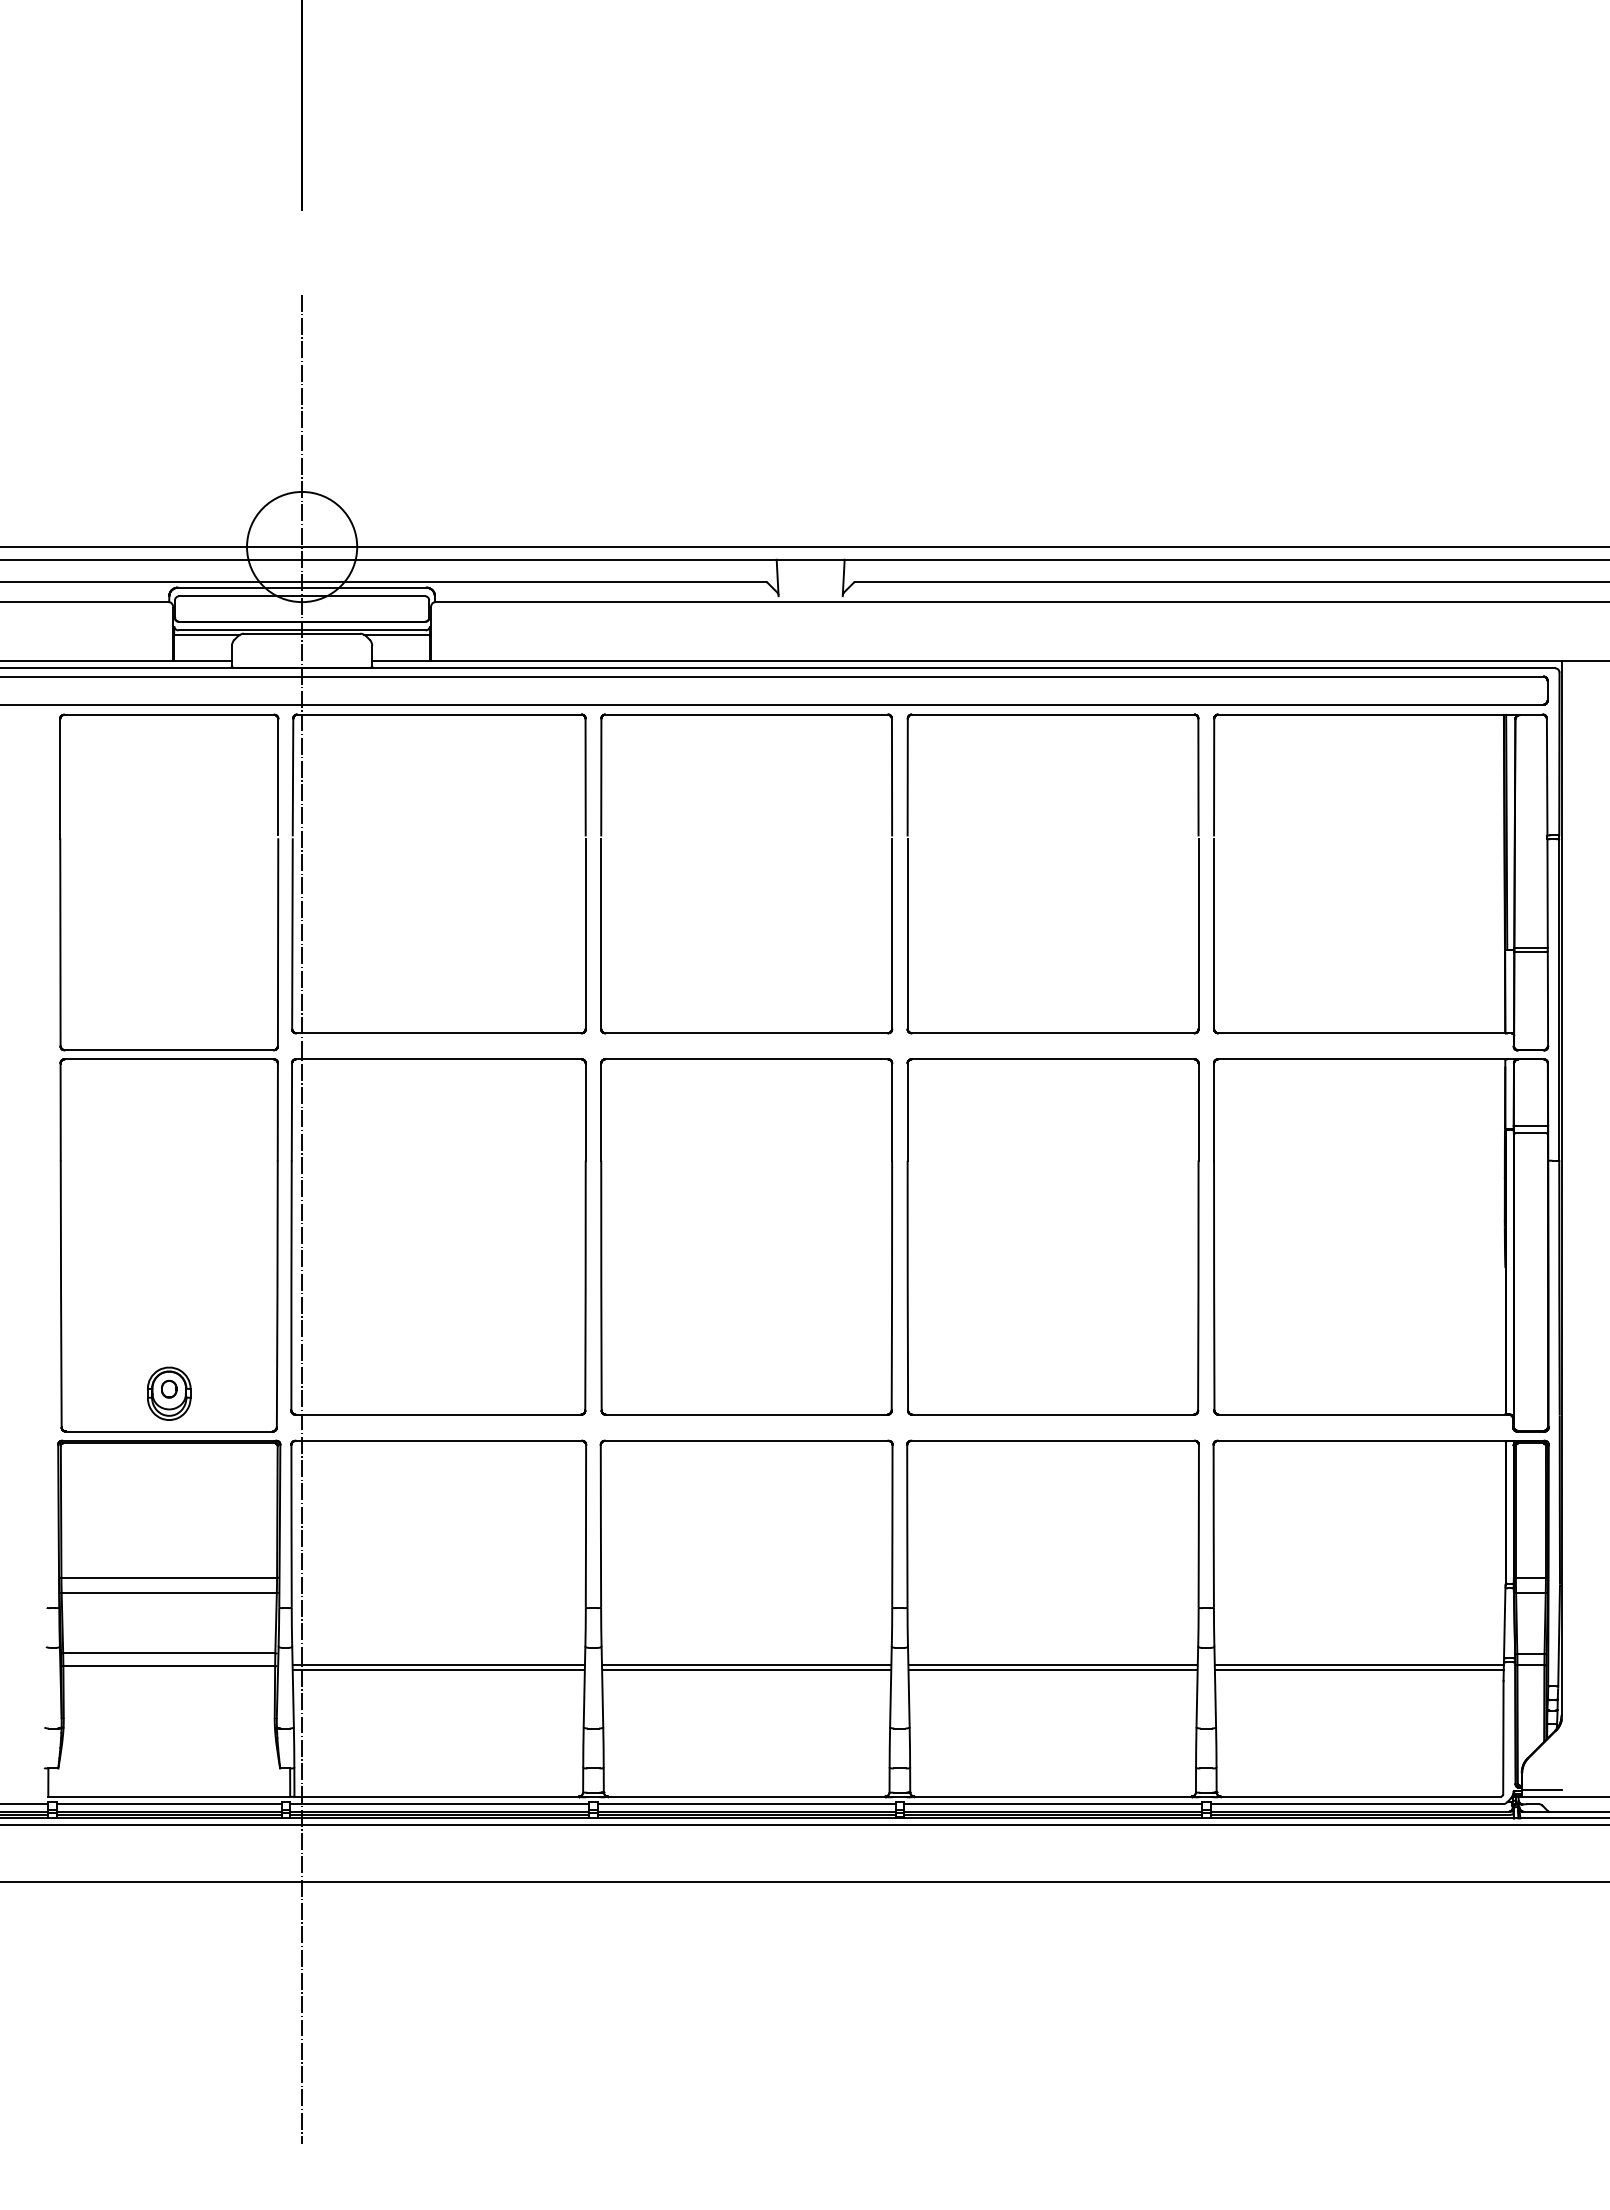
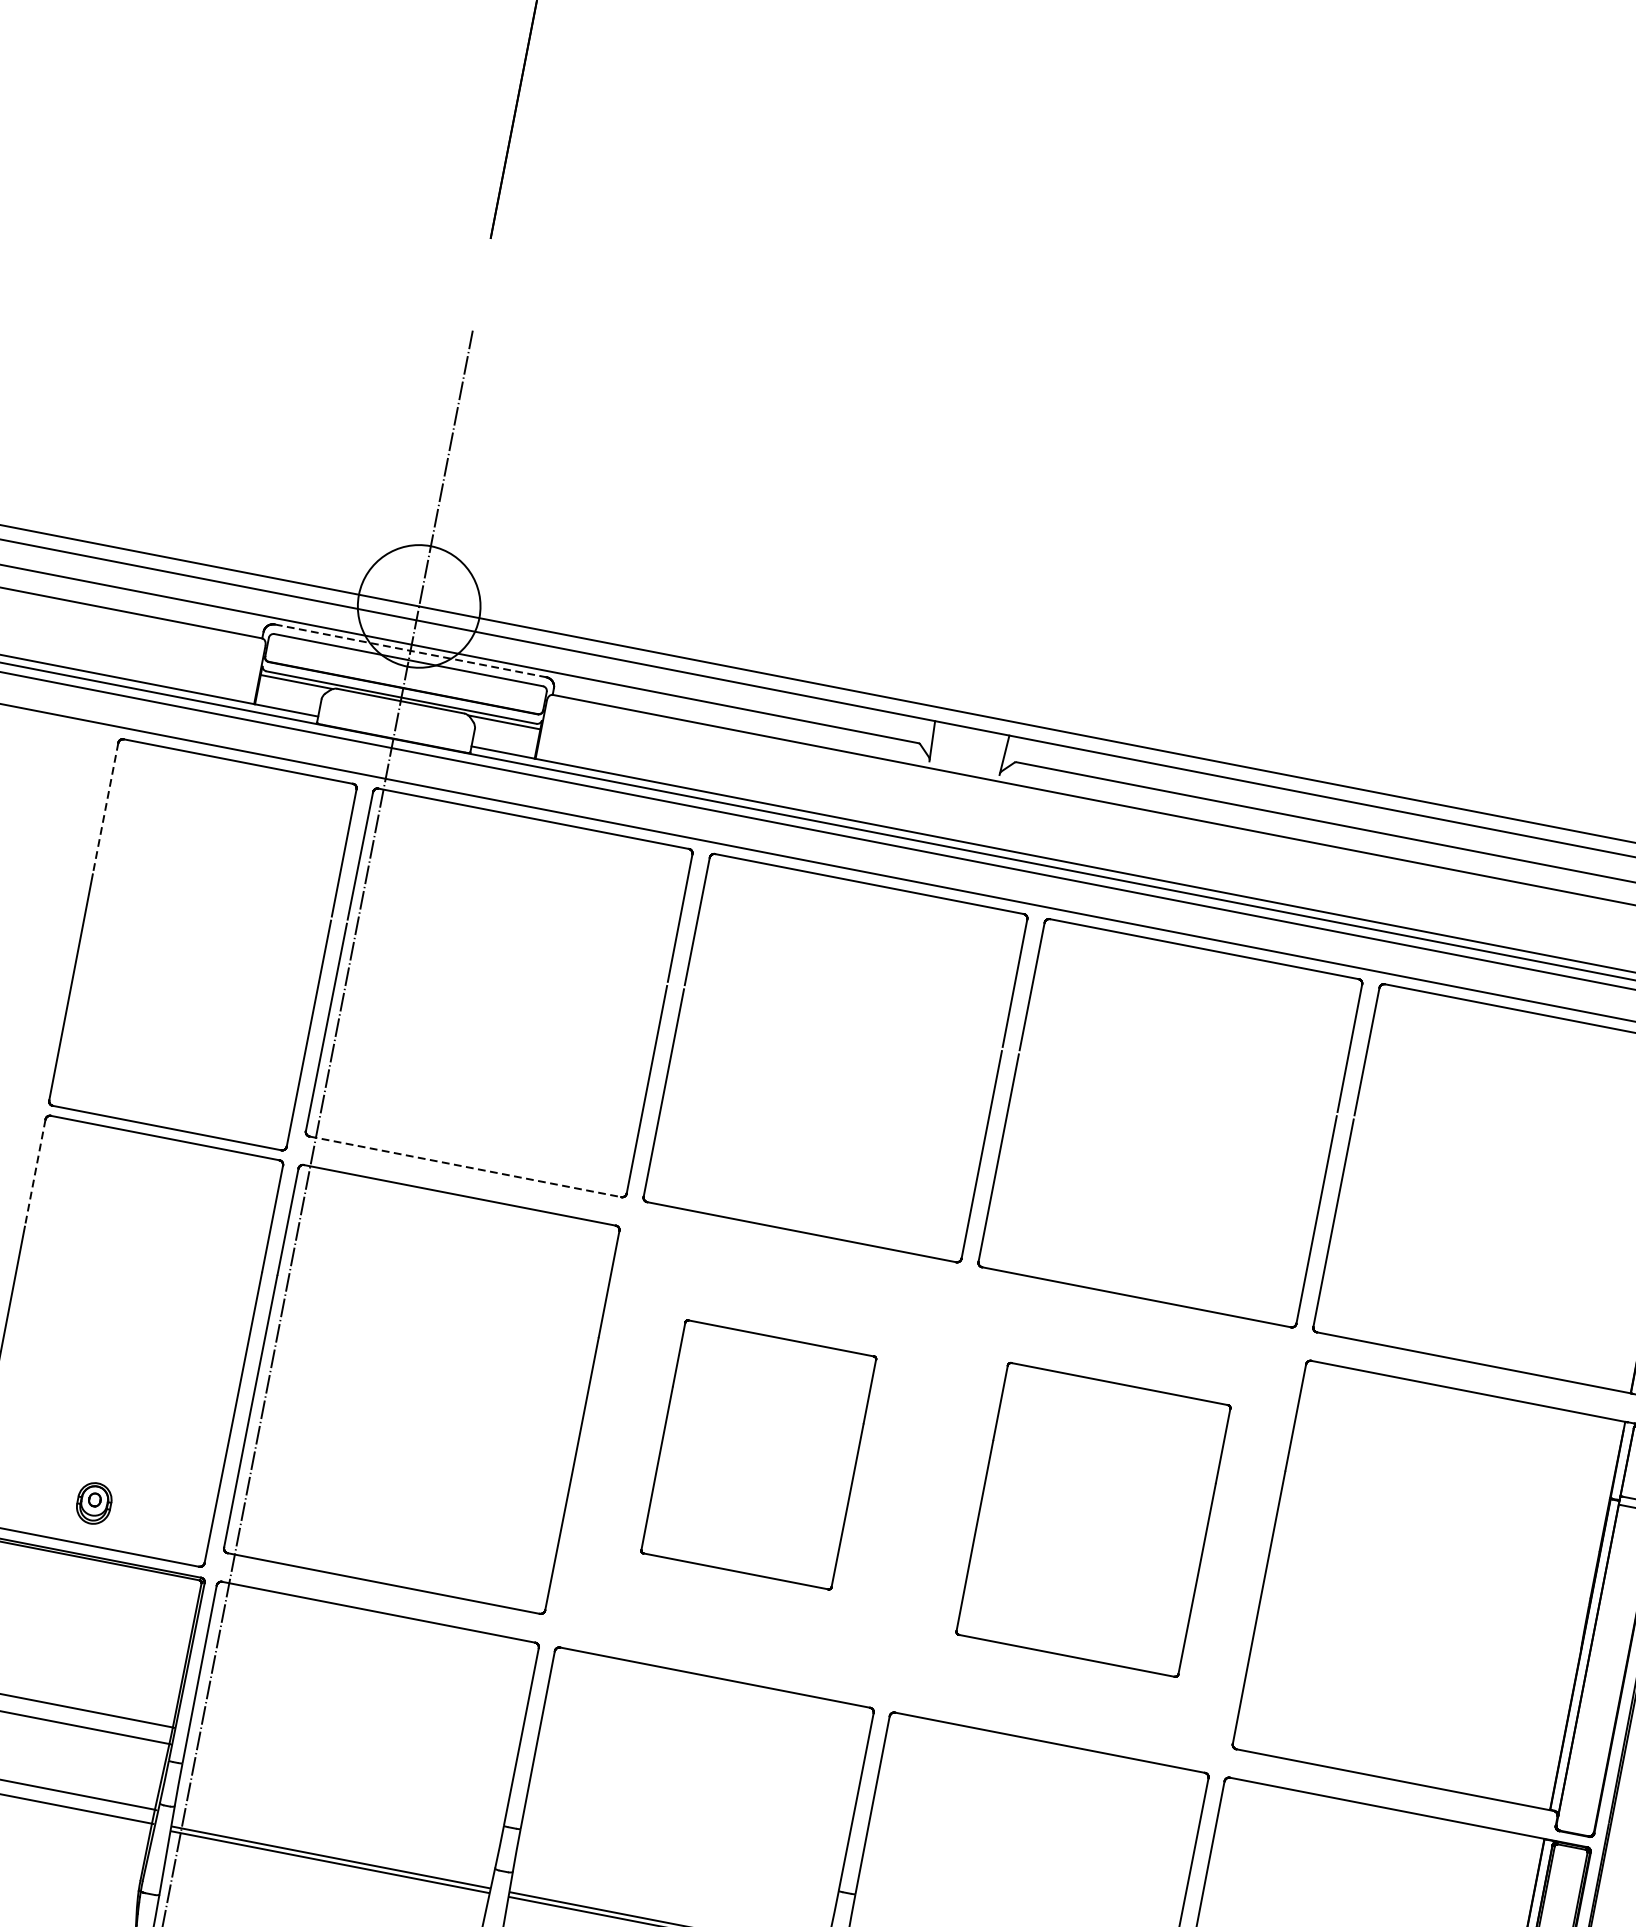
line: (302, 587) -> (411, 650), solid -> dashed
line: (60, 779) -> (105, 809), solid -> dashed
line: (438, 1033) -> (464, 1167), solid -> dashed
line: (60, 1112) -> (35, 1173), solid -> dashed
part: (746, 1236) -> (758, 1454), size x0.6
part: (1052, 1236) -> (1092, 1519), size x0.7
part: (169, 1393) -> (94, 1503), size x0.7

